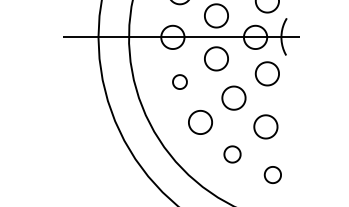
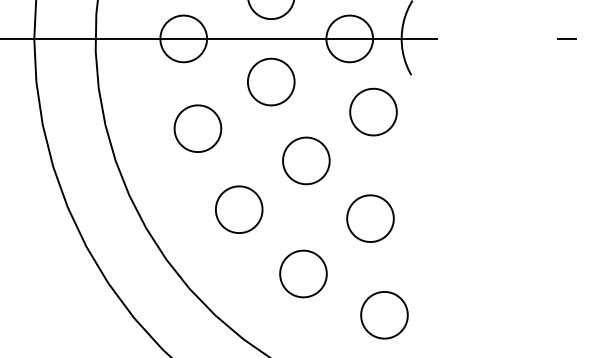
part: (179, 81) -> (196, 127), size x1.67
part: (232, 154) -> (303, 274), size x1.43
part: (272, 174) -> (383, 314), size x1.43

